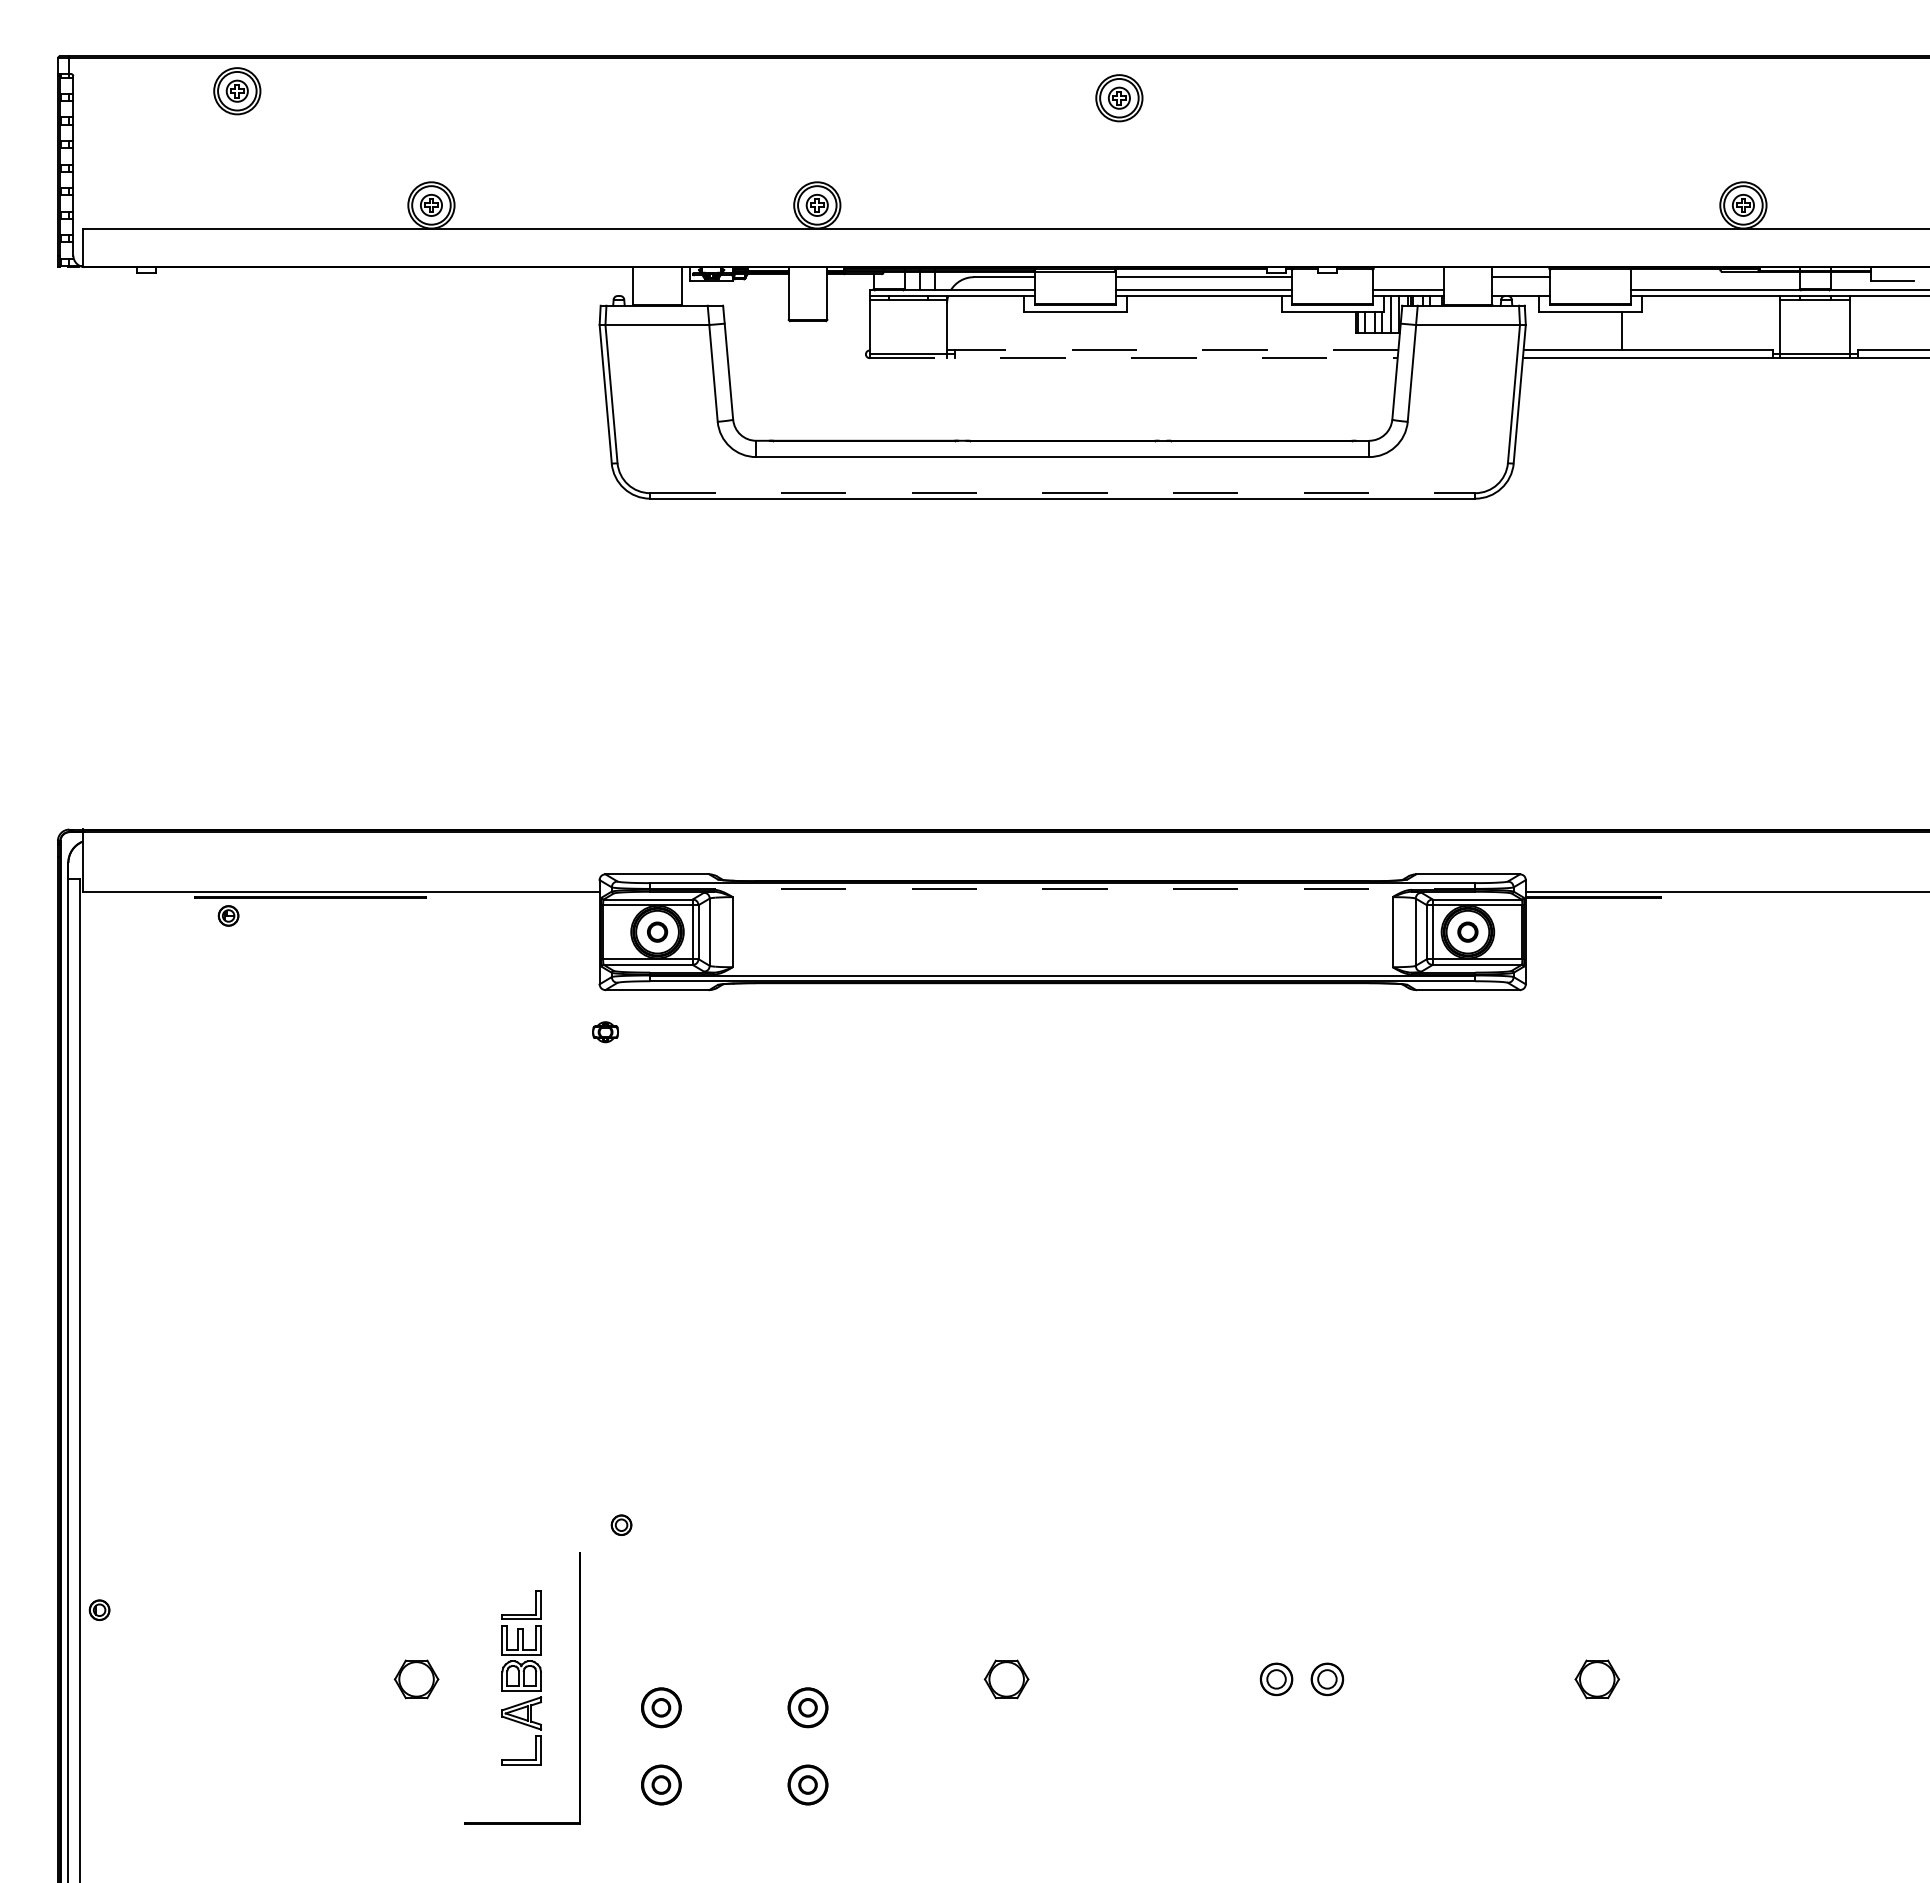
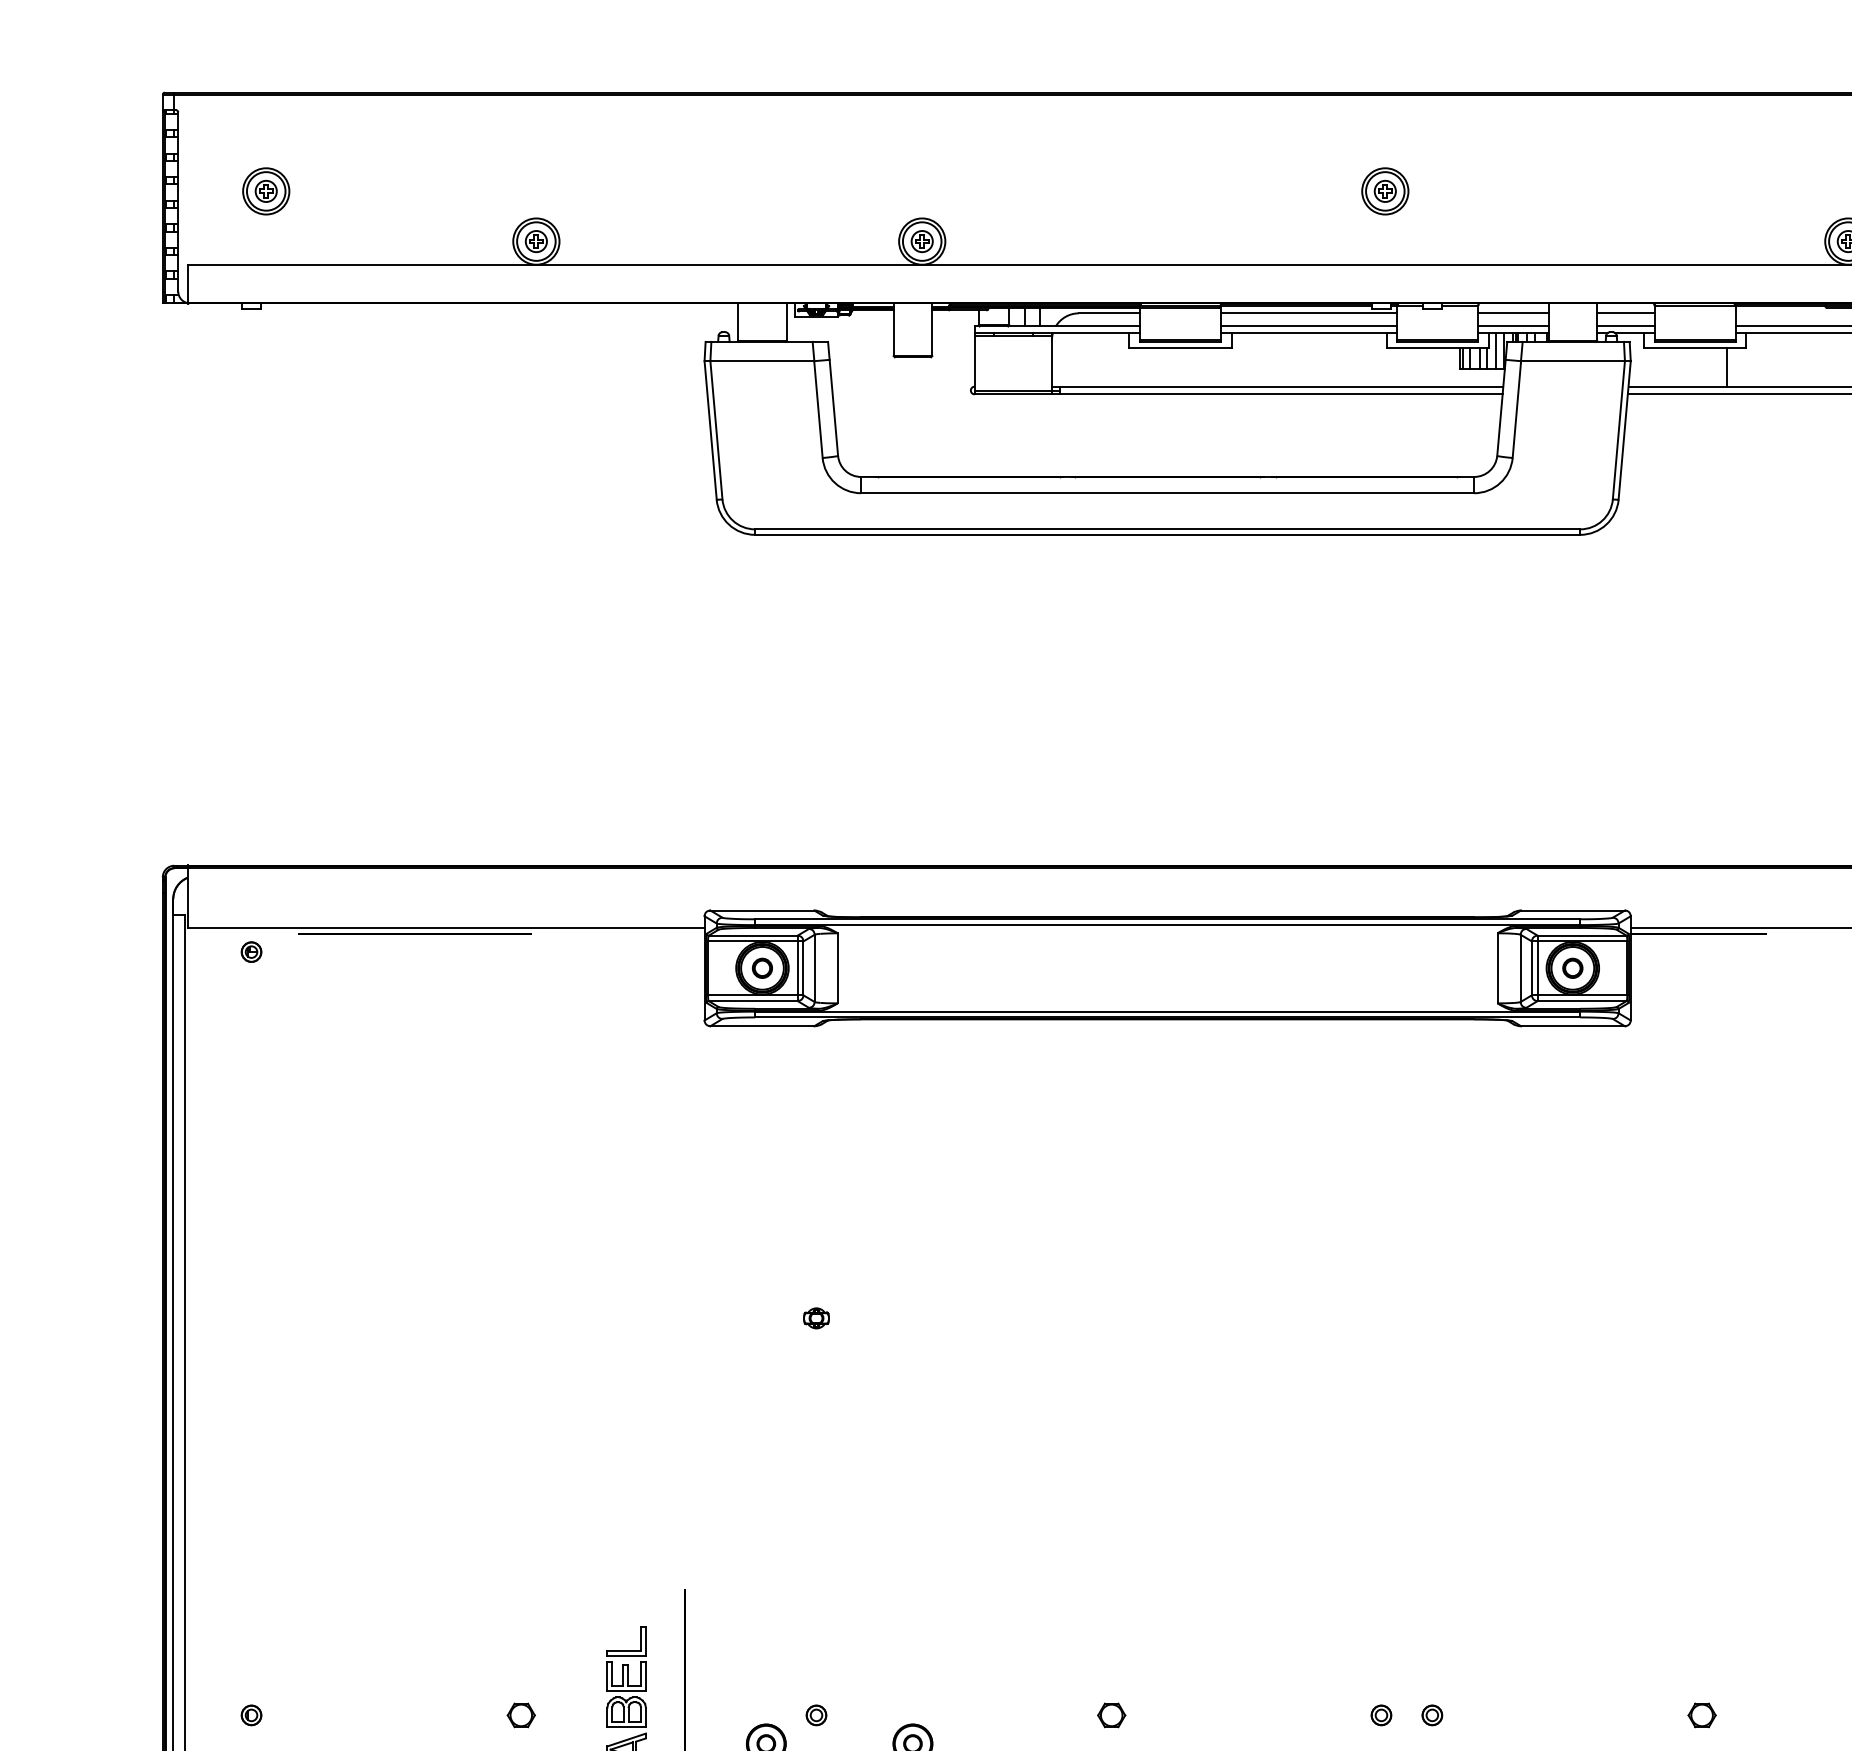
part: (237, 91) -> (266, 191), moved
part: (1119, 98) -> (1385, 191), moved
line: (1408, 277) -> (1513, 313), added
line: (1520, 290) -> (1625, 326), added
line: (1176, 350) -> (1281, 386), dashed -> solid
line: (1133, 358) -> (1238, 394), dashed -> solid
line: (1062, 493) -> (1167, 529), dashed -> solid
line: (1062, 888) -> (1167, 924), dashed -> solid
part: (228, 915) -> (251, 951), moved
part: (605, 1032) -> (816, 1318), moved
part: (621, 1524) -> (816, 1714), moved
part: (99, 1609) -> (251, 1714), moved
part: (415, 1678) -> (520, 1714), size x0.62
part: (1006, 1678) -> (1111, 1714), size x0.62
part: (1276, 1678) -> (1381, 1714), size x0.62
part: (1327, 1678) -> (1432, 1714), size x0.62
part: (1596, 1678) -> (1701, 1714), size x0.62

